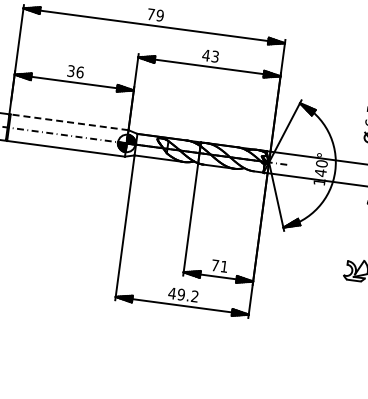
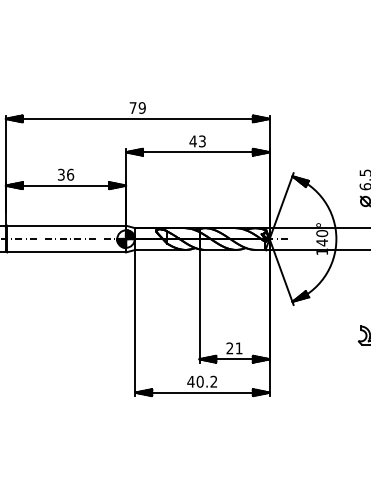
line: (69, 122) -> (66, 225), dashed -> solid
text: (214, 265) -> (229, 348), 71 -> 21
text: (180, 294) -> (199, 381), 49.2 -> 40.2

